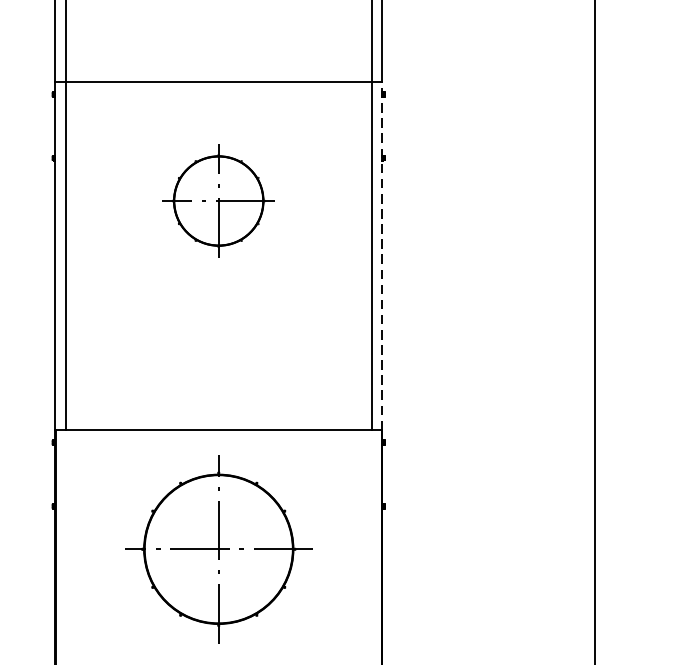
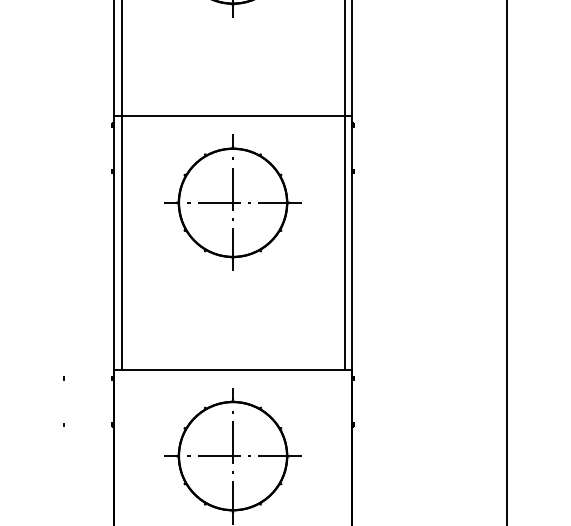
part: (218, 200) -> (232, 202), size x1.67
line: (382, 255) -> (352, 242), dashed -> solid

